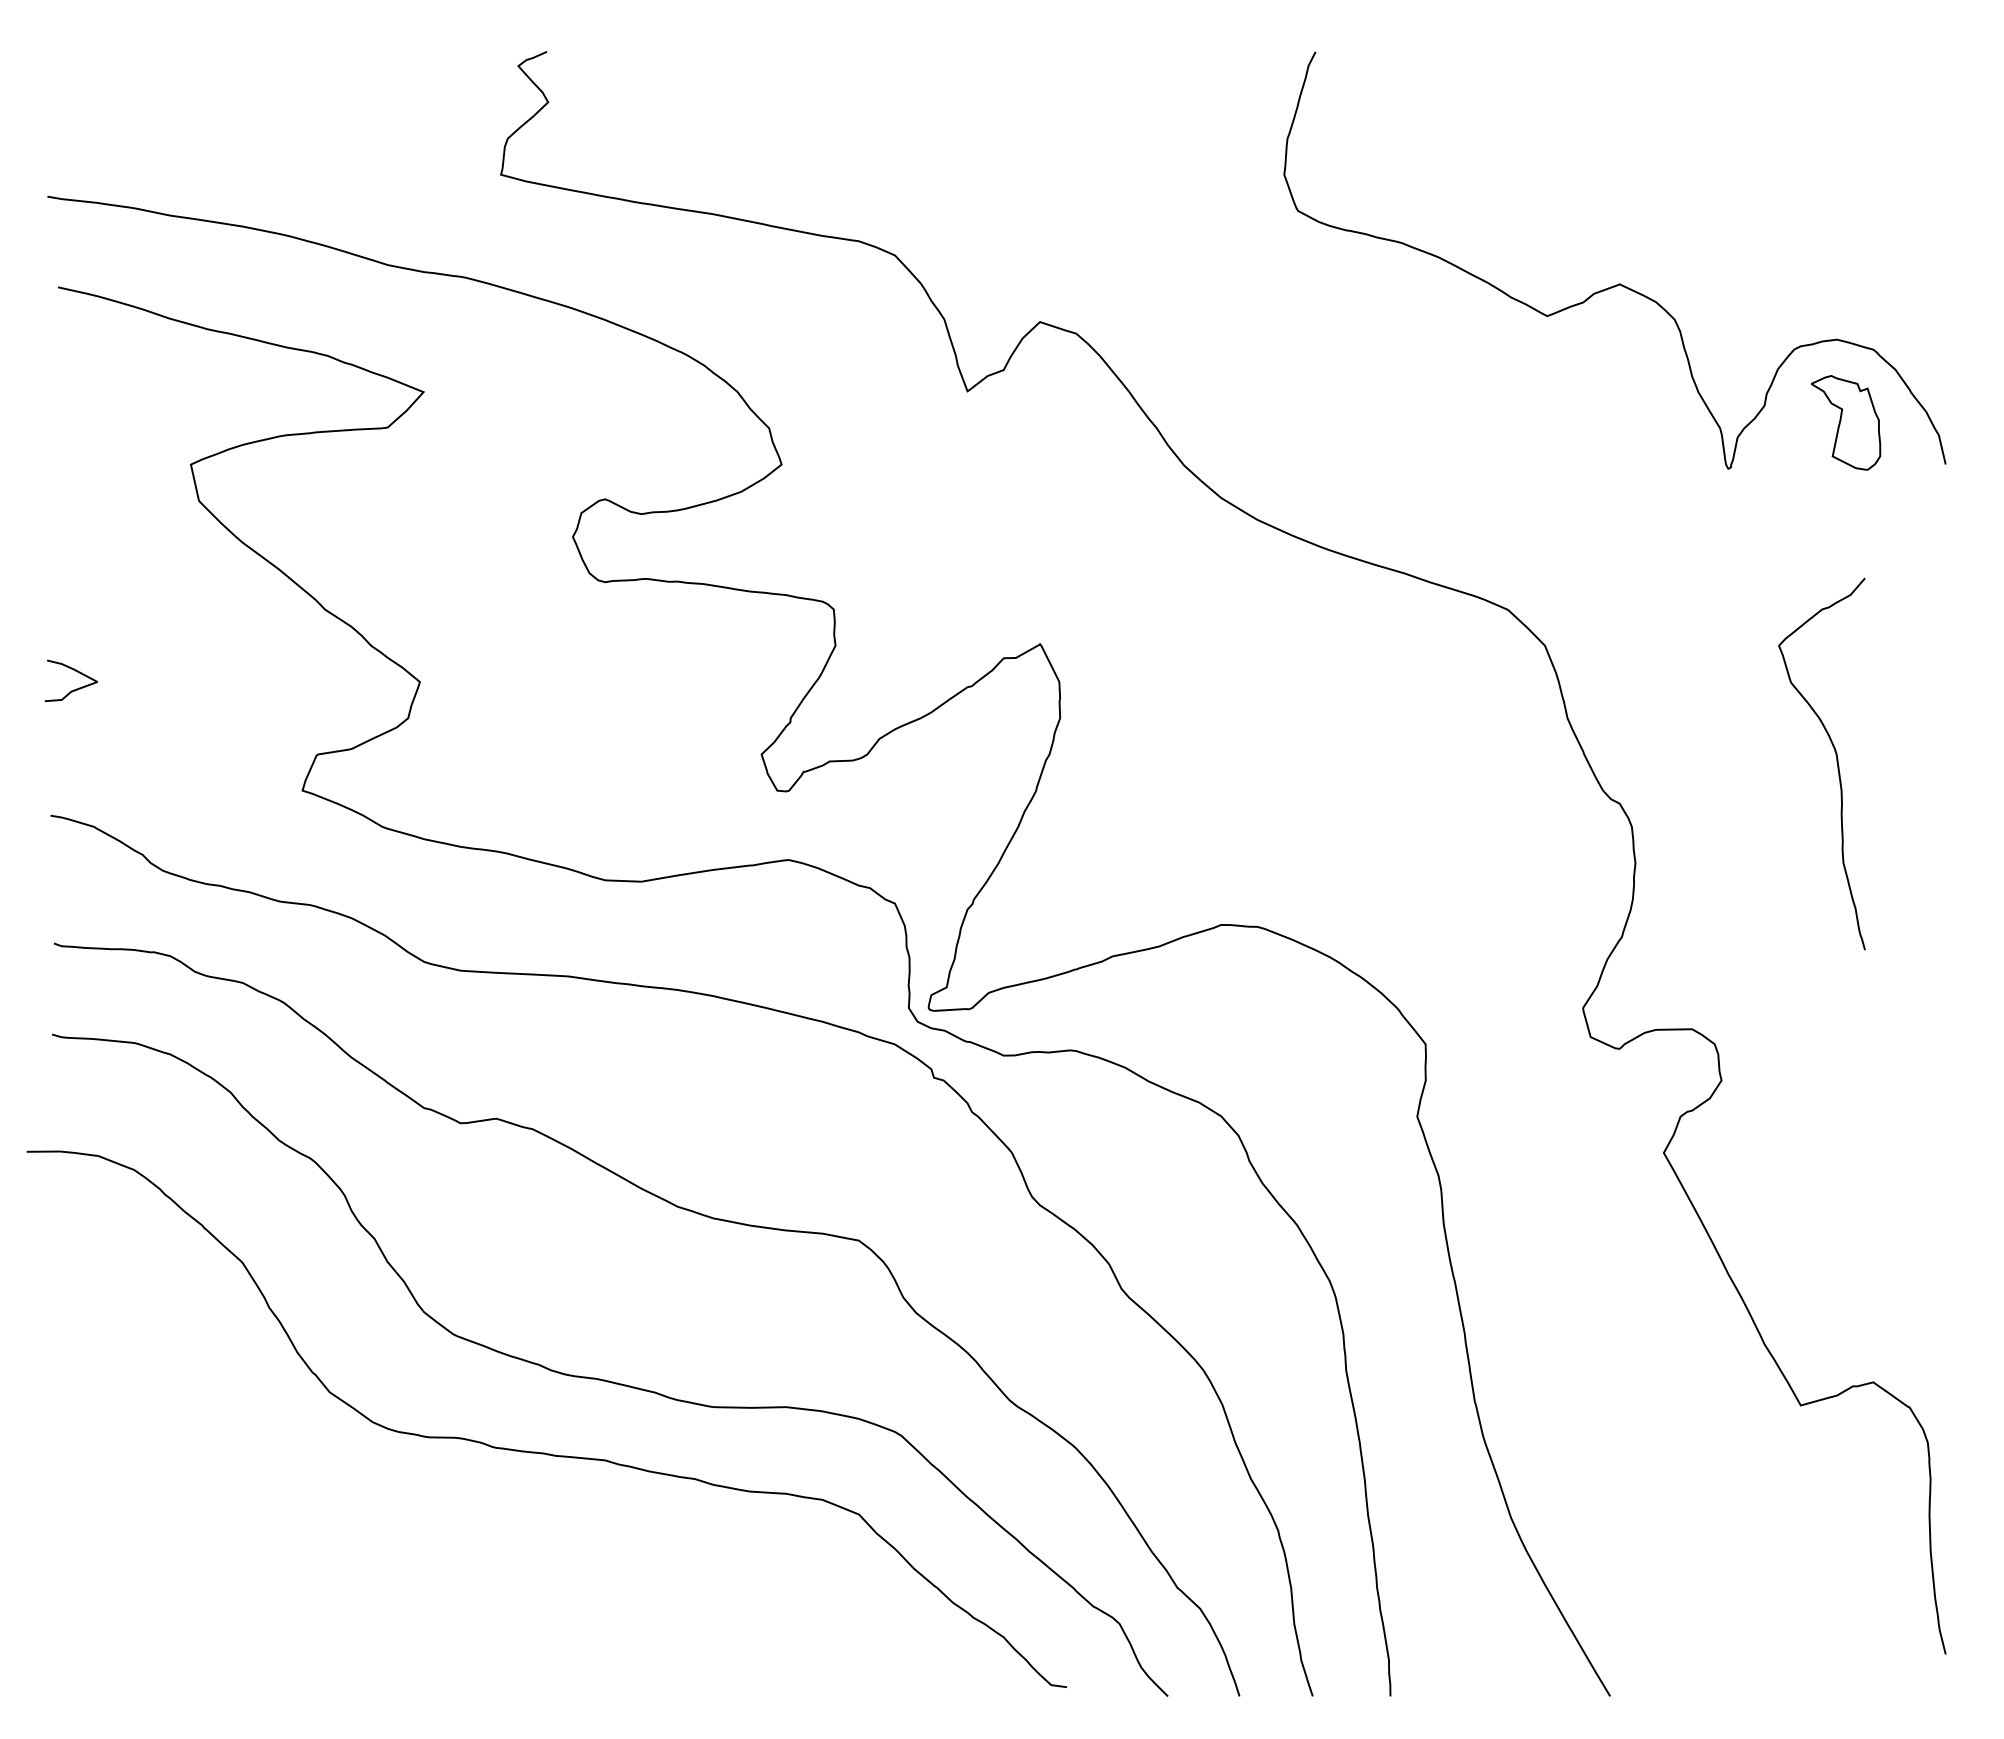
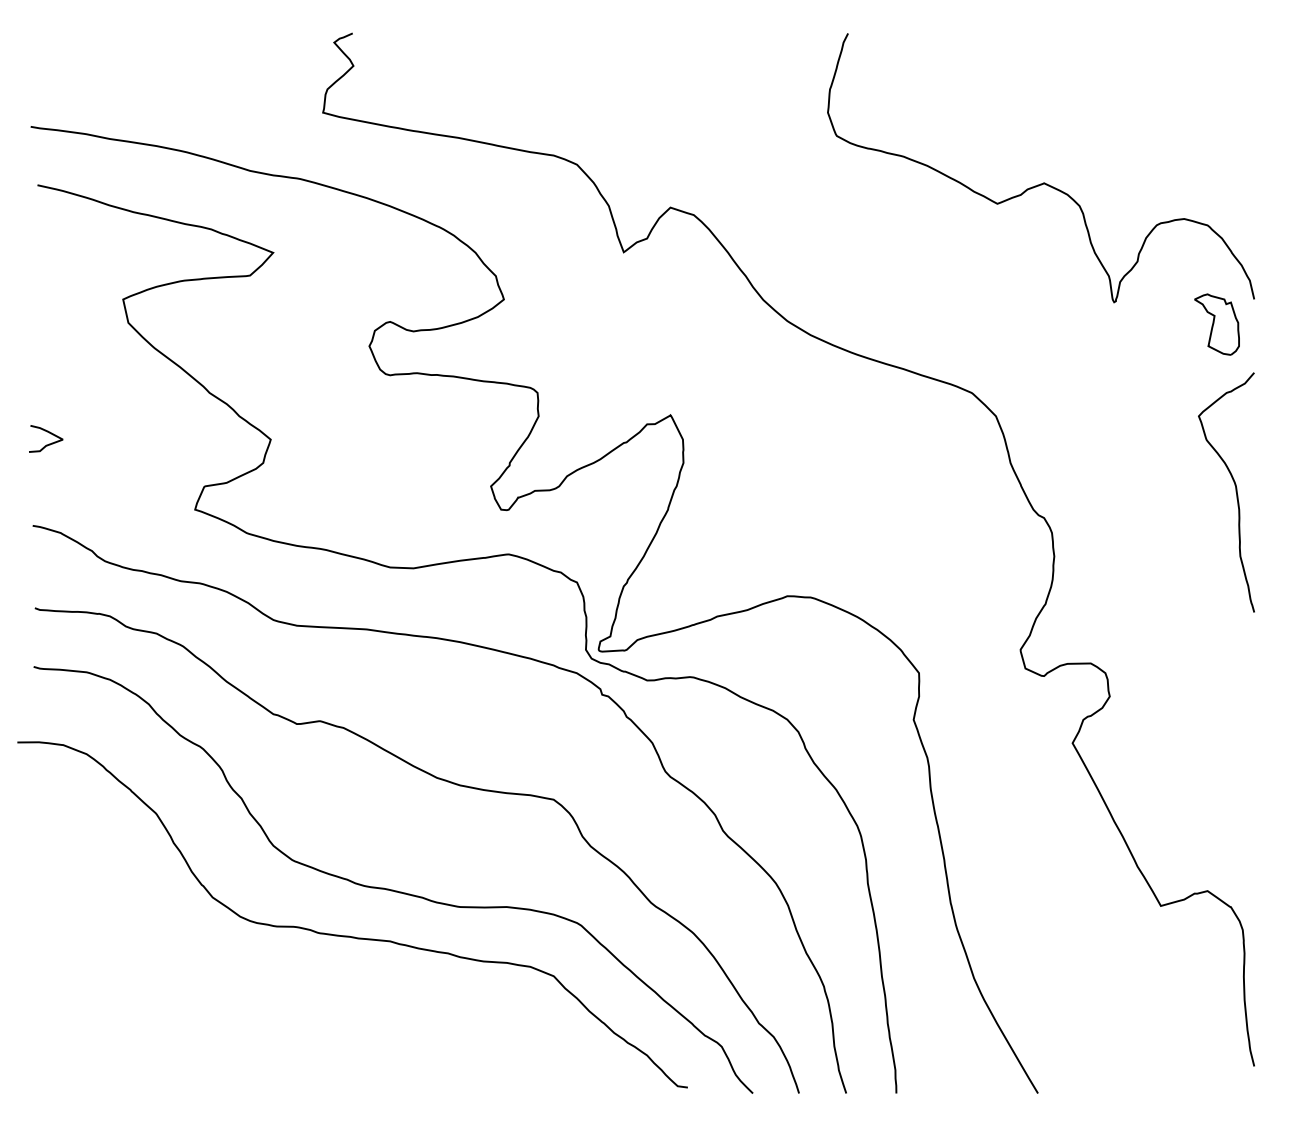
part: (1845, 422) -> (1216, 324), moved
curve: (1835, 764) -> (1235, 492), moved

